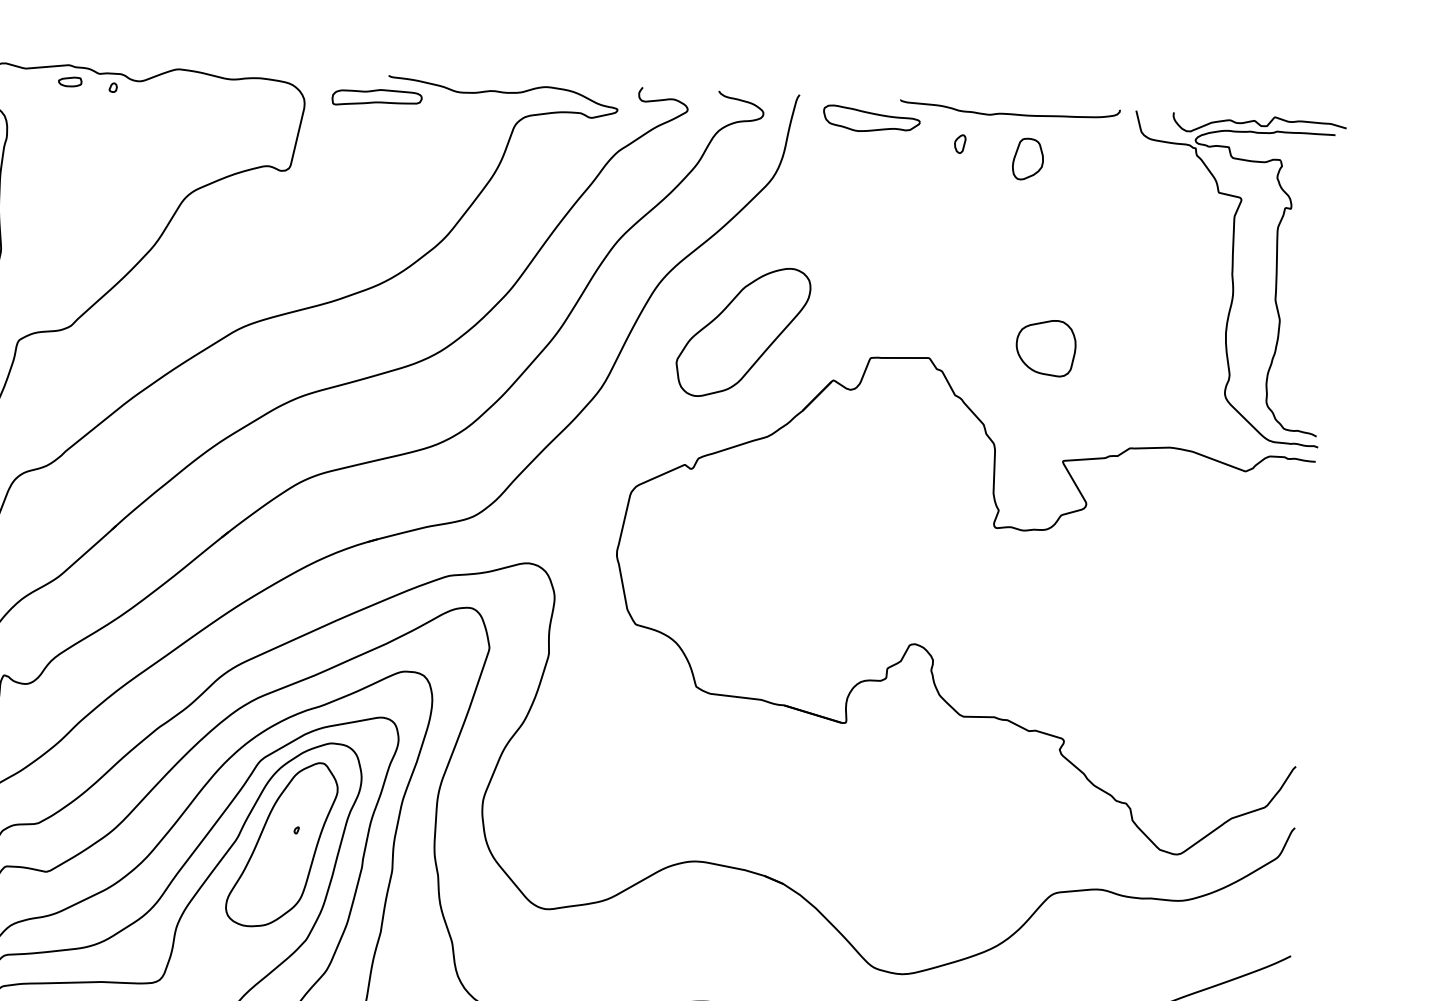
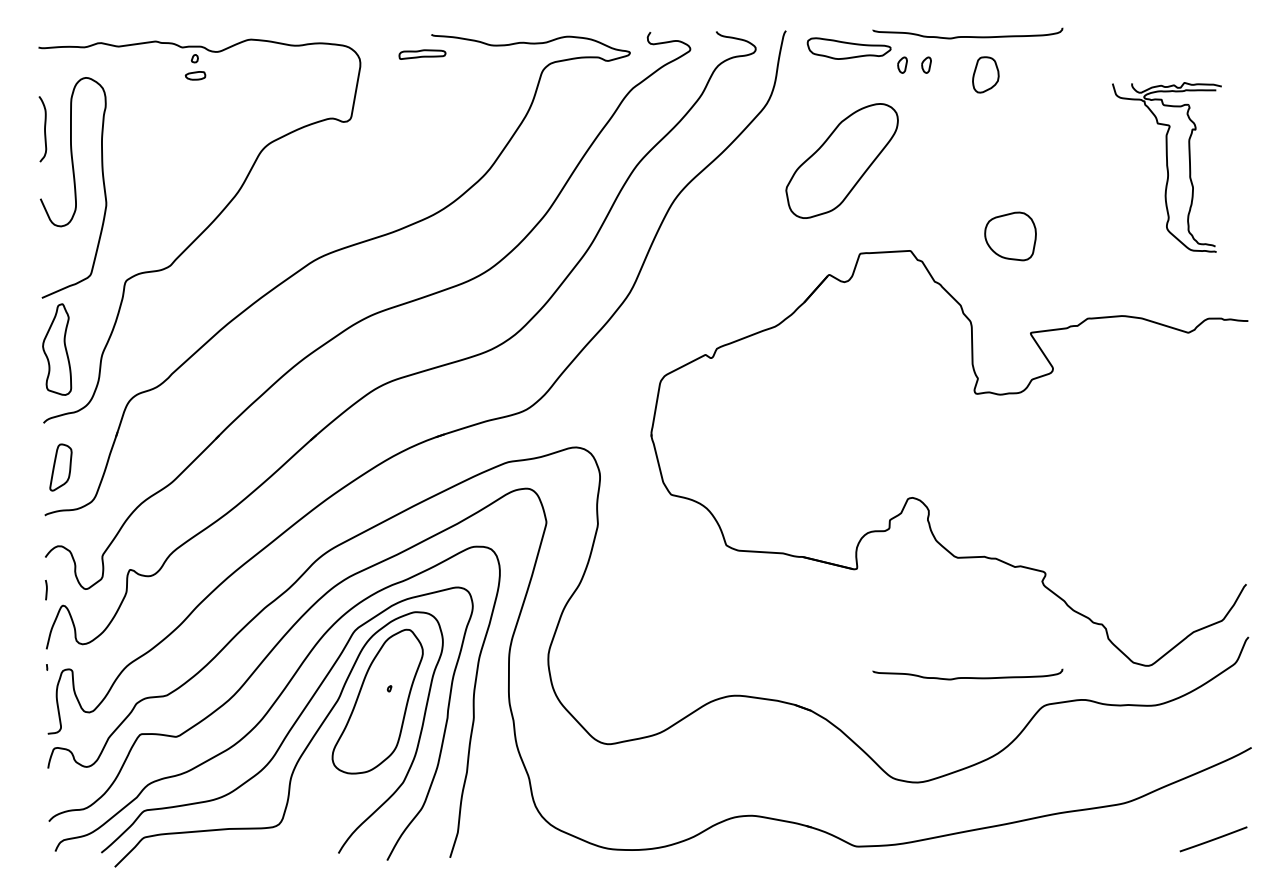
part: (70, 81) -> (195, 75), moved
part: (377, 98) -> (422, 54), size x0.6
part: (932, 141) -> (902, 64), added
part: (1231, 278) -> (1166, 167), size x0.6
part: (742, 331) -> (841, 160), moved
curve: (966, 855) -> (967, 677), added

